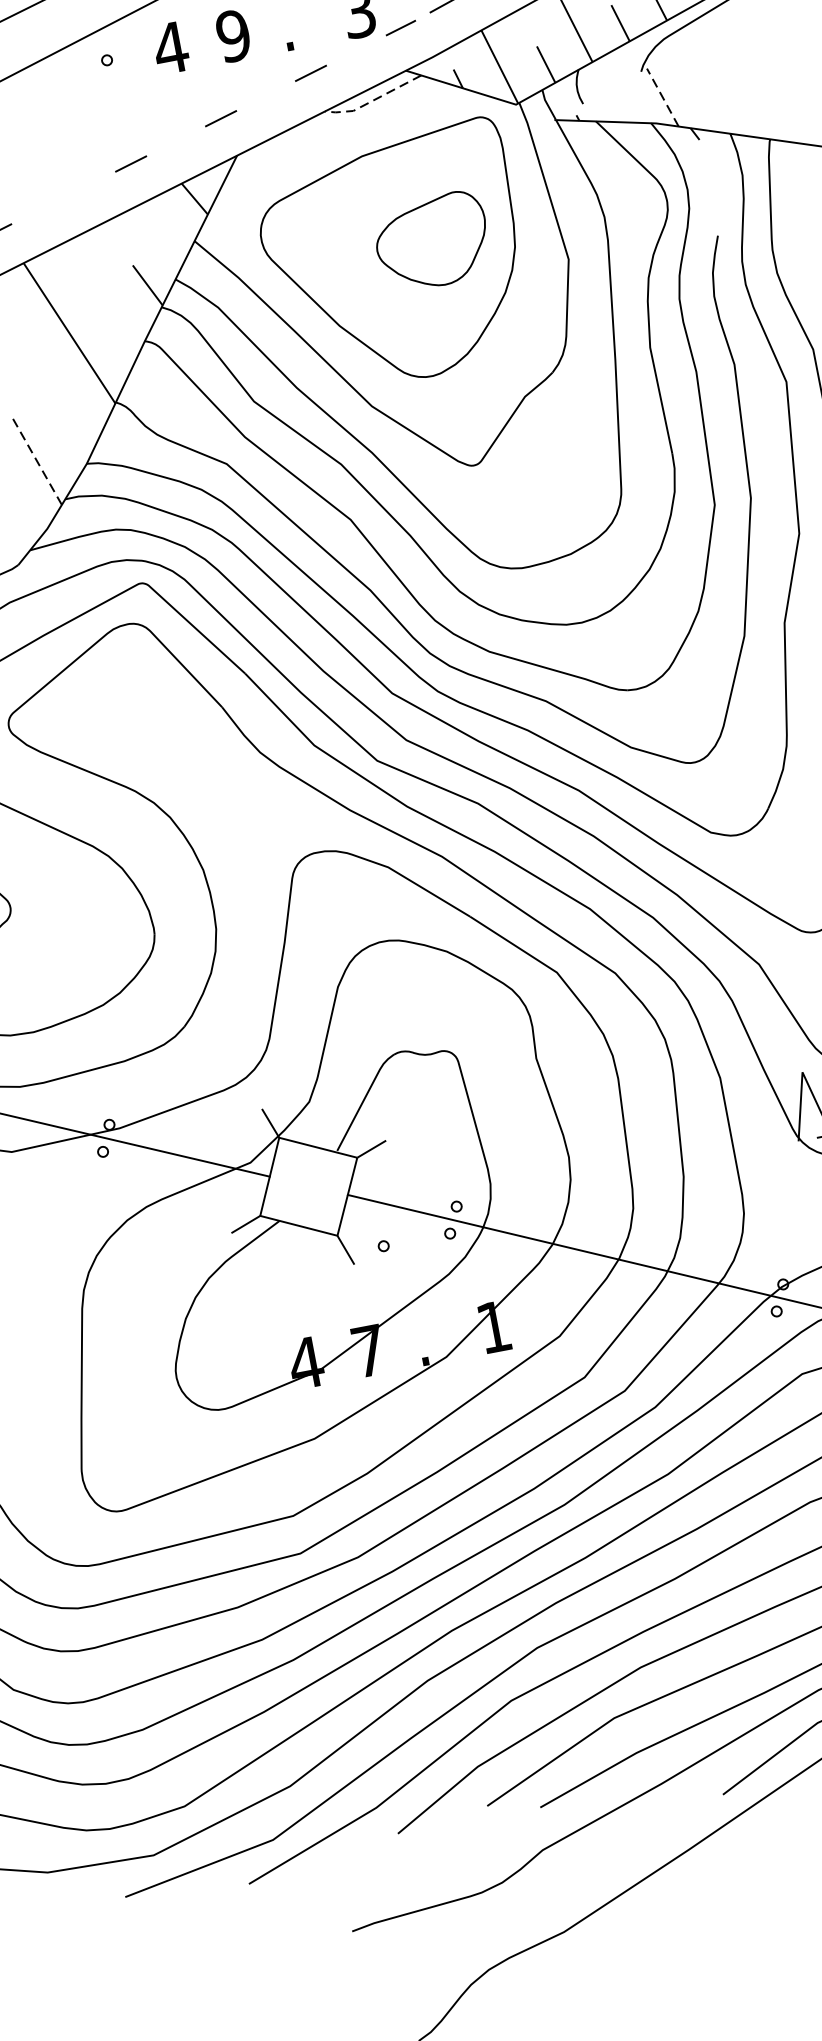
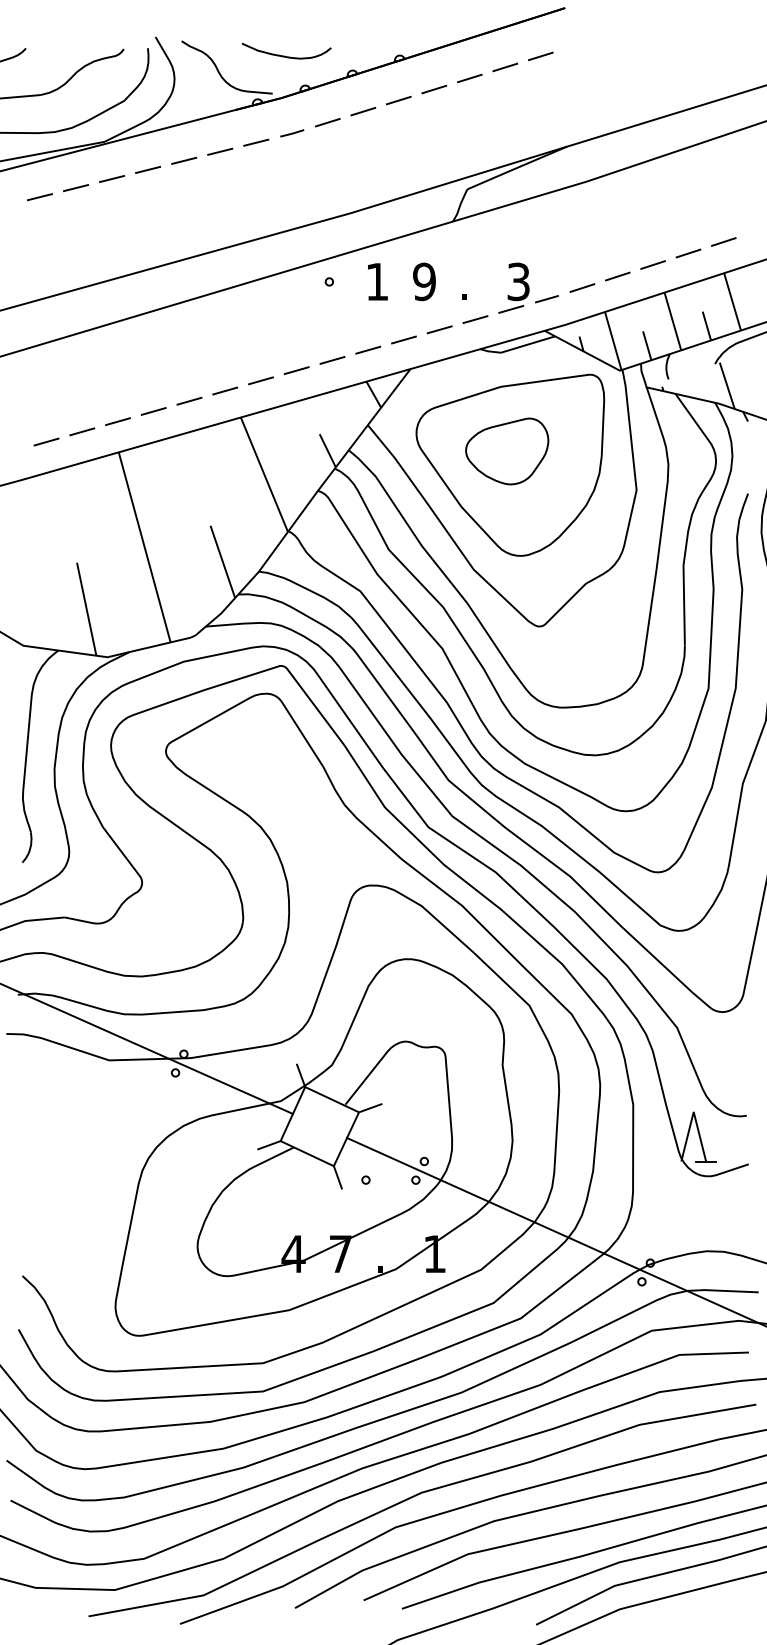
text: (170, 47) -> (377, 281), 4 -> 1
line: (356, 50) -> (511, 309), added
line: (265, 95) -> (439, 329), added
line: (663, 97) -> (727, 385), dashed -> solid
line: (372, 101) -> (516, 348), dashed -> solid
line: (176, 140) -> (368, 349), added
line: (85, 186) -> (296, 370), added
line: (40, 208) -> (260, 380), added
part: (432, 241) -> (507, 451), moved
line: (35, 459) -> (222, 561), dashed -> solid

